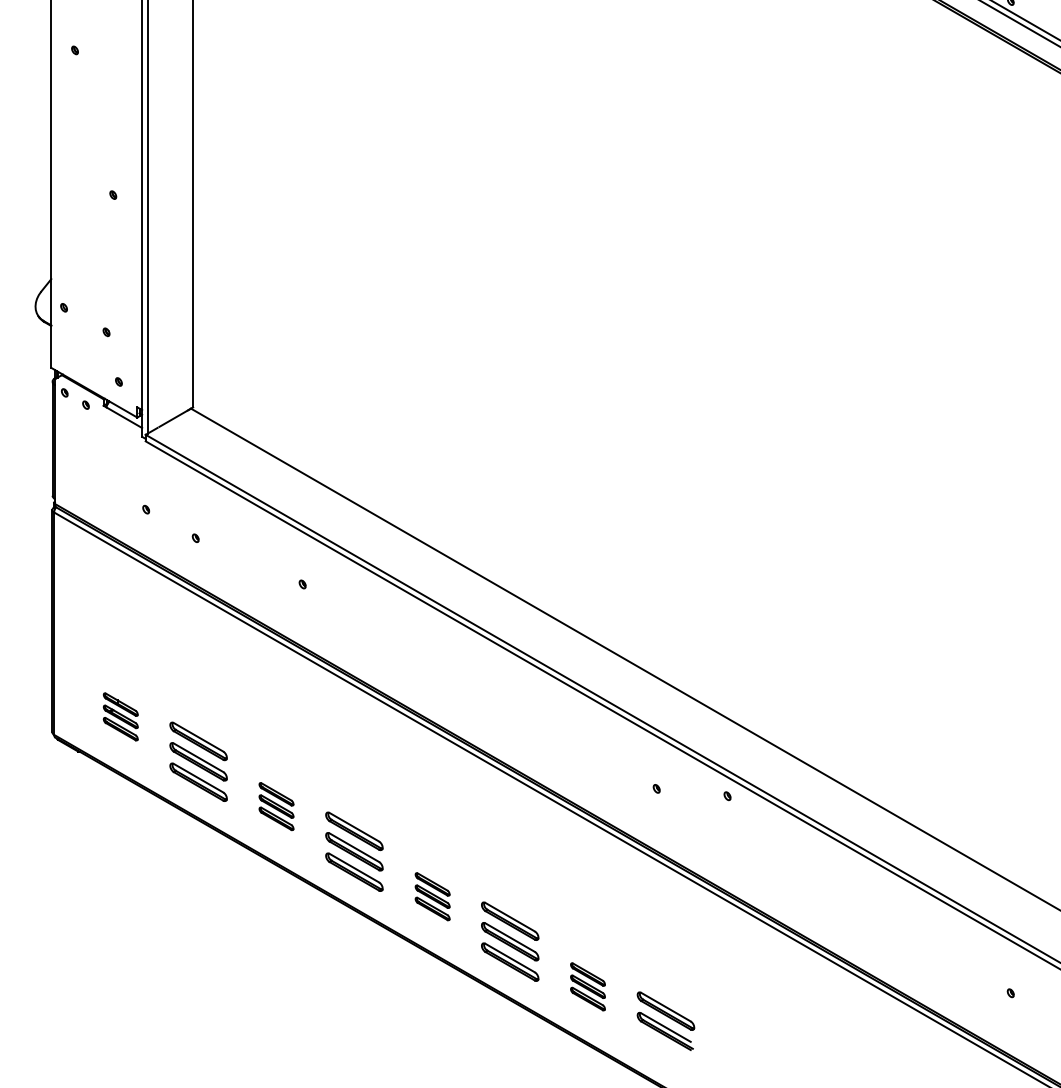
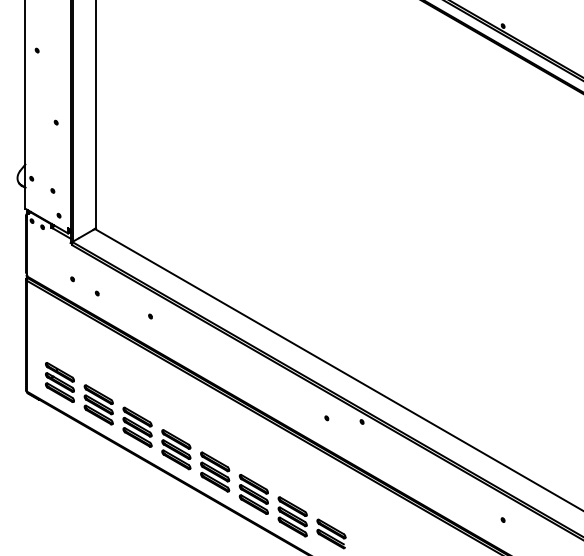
part: (119, 716) -> (59, 382), size x1.67
part: (276, 805) -> (137, 426), size x1.67
part: (433, 895) -> (215, 471), size x1.67
part: (587, 986) -> (292, 516), size x1.67

